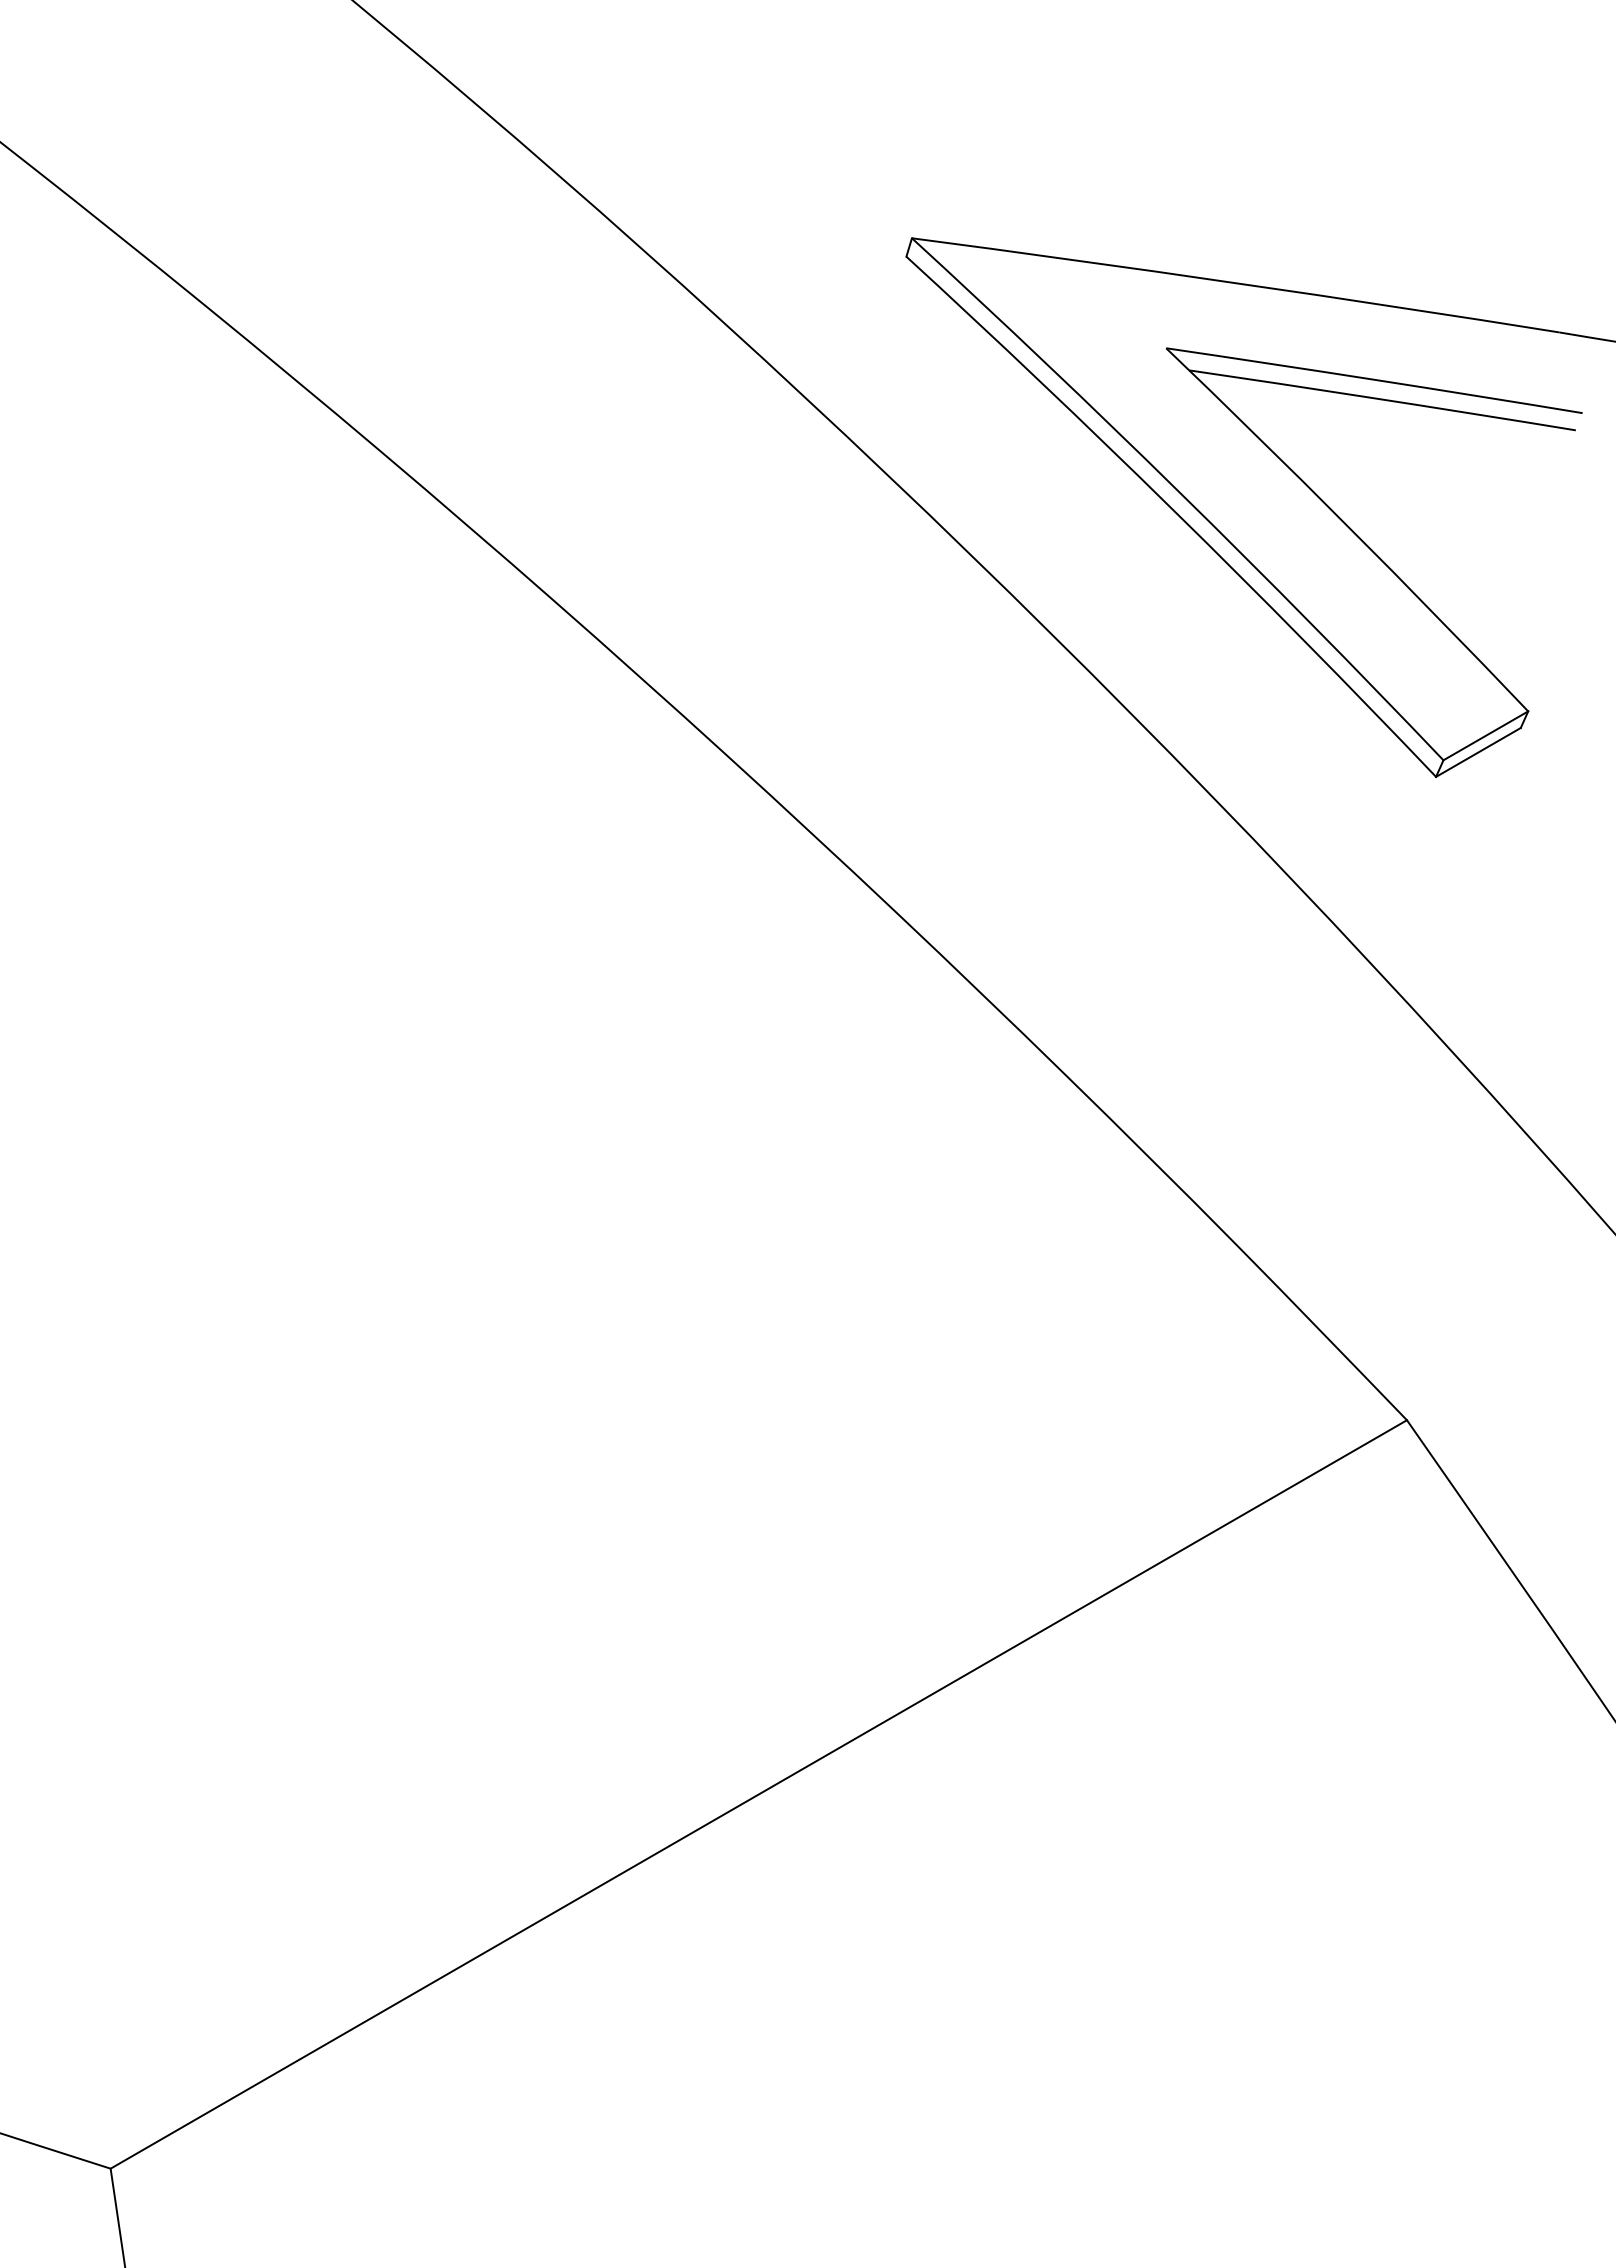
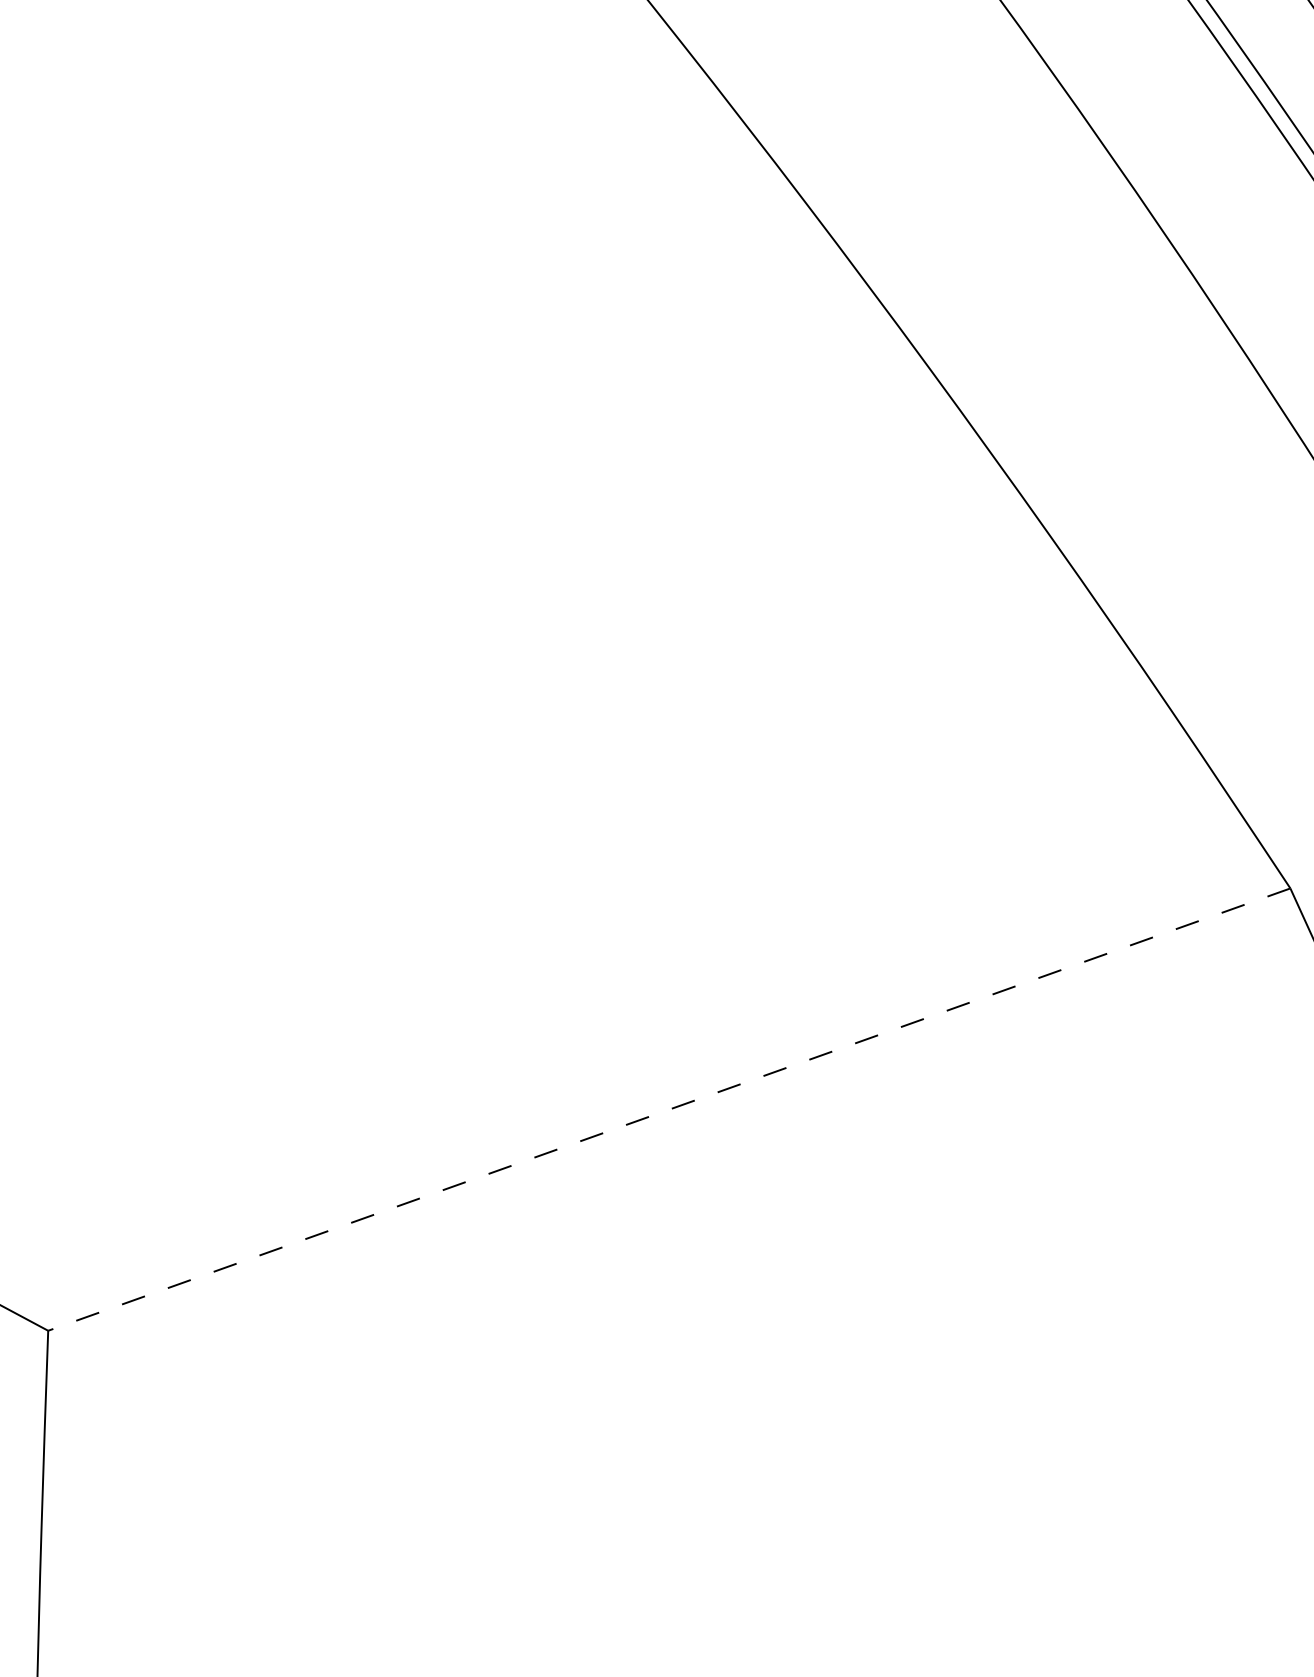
line: (758, 1794) -> (669, 1109), solid -> dashed

